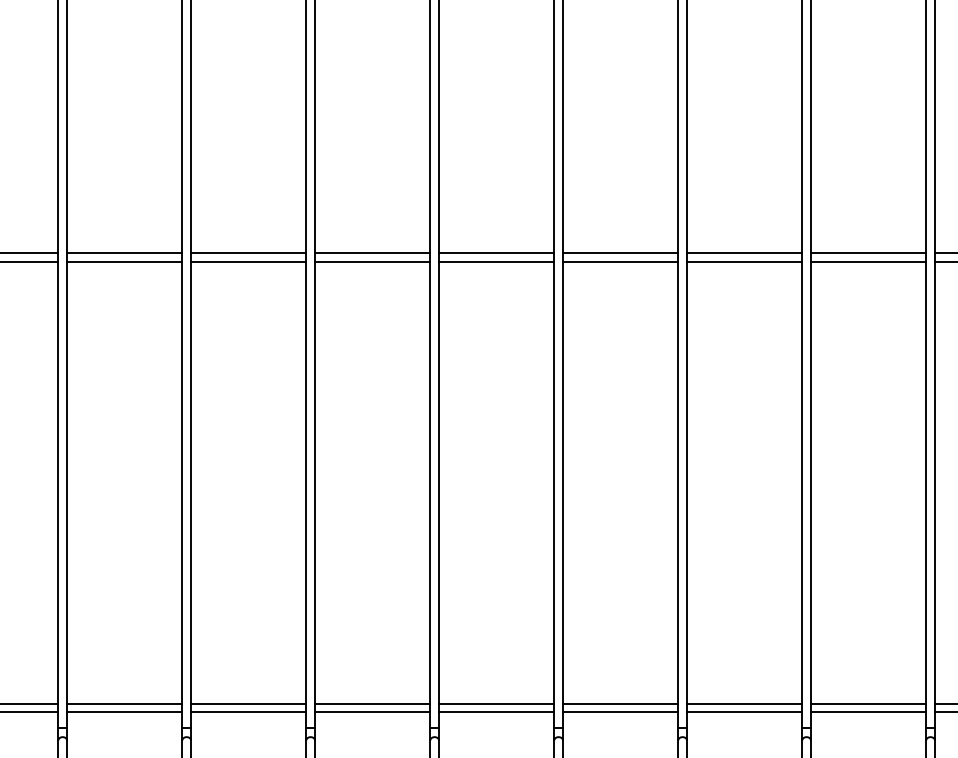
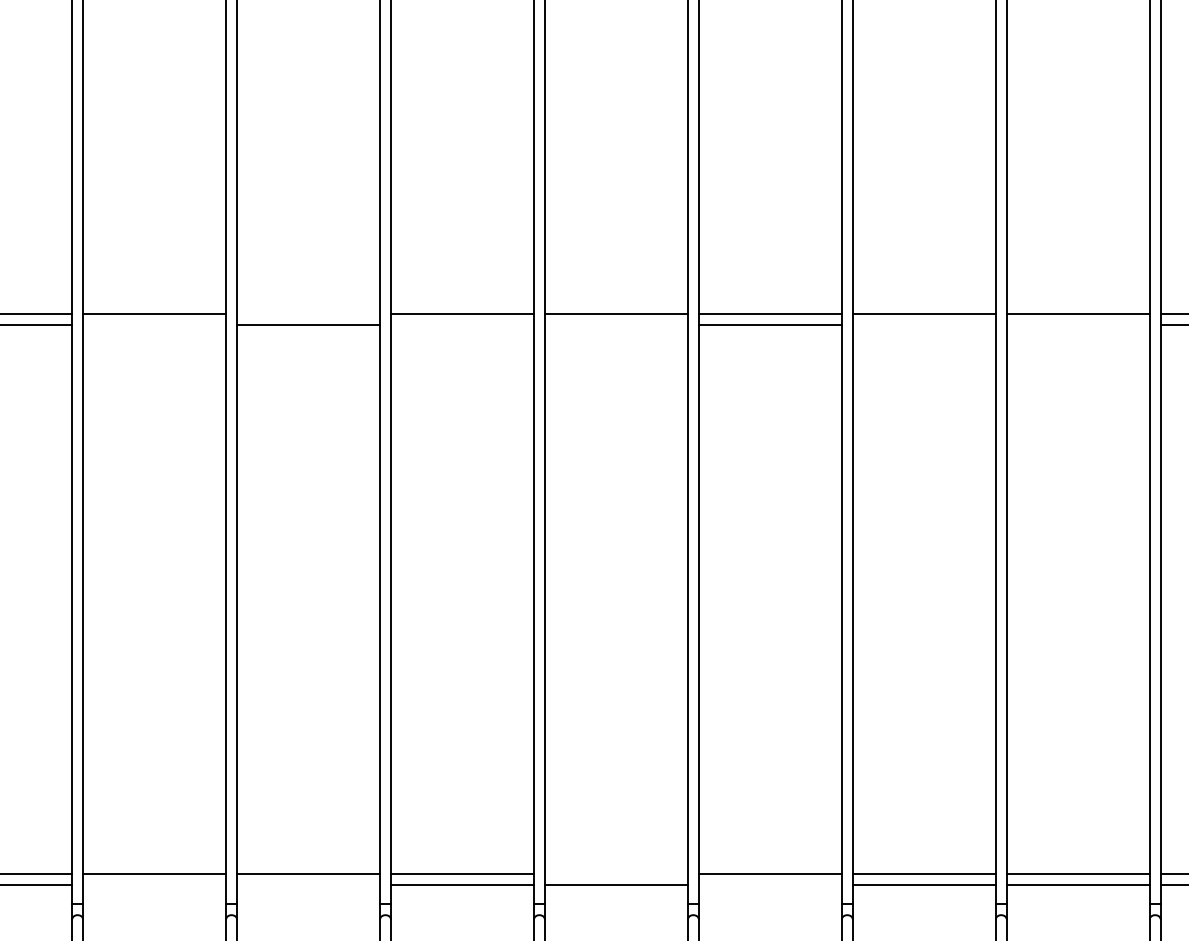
line: (248, 253) -> (308, 314), removed
line: (124, 261) -> (154, 324), removed
line: (372, 261) -> (462, 324), removed
line: (496, 261) -> (616, 324), removed
line: (743, 261) -> (923, 324), removed
line: (868, 261) -> (1077, 324), removed
line: (496, 703) -> (616, 873), removed
line: (124, 712) -> (154, 884), removed
line: (248, 712) -> (308, 884), removed
line: (620, 712) -> (770, 884), removed

